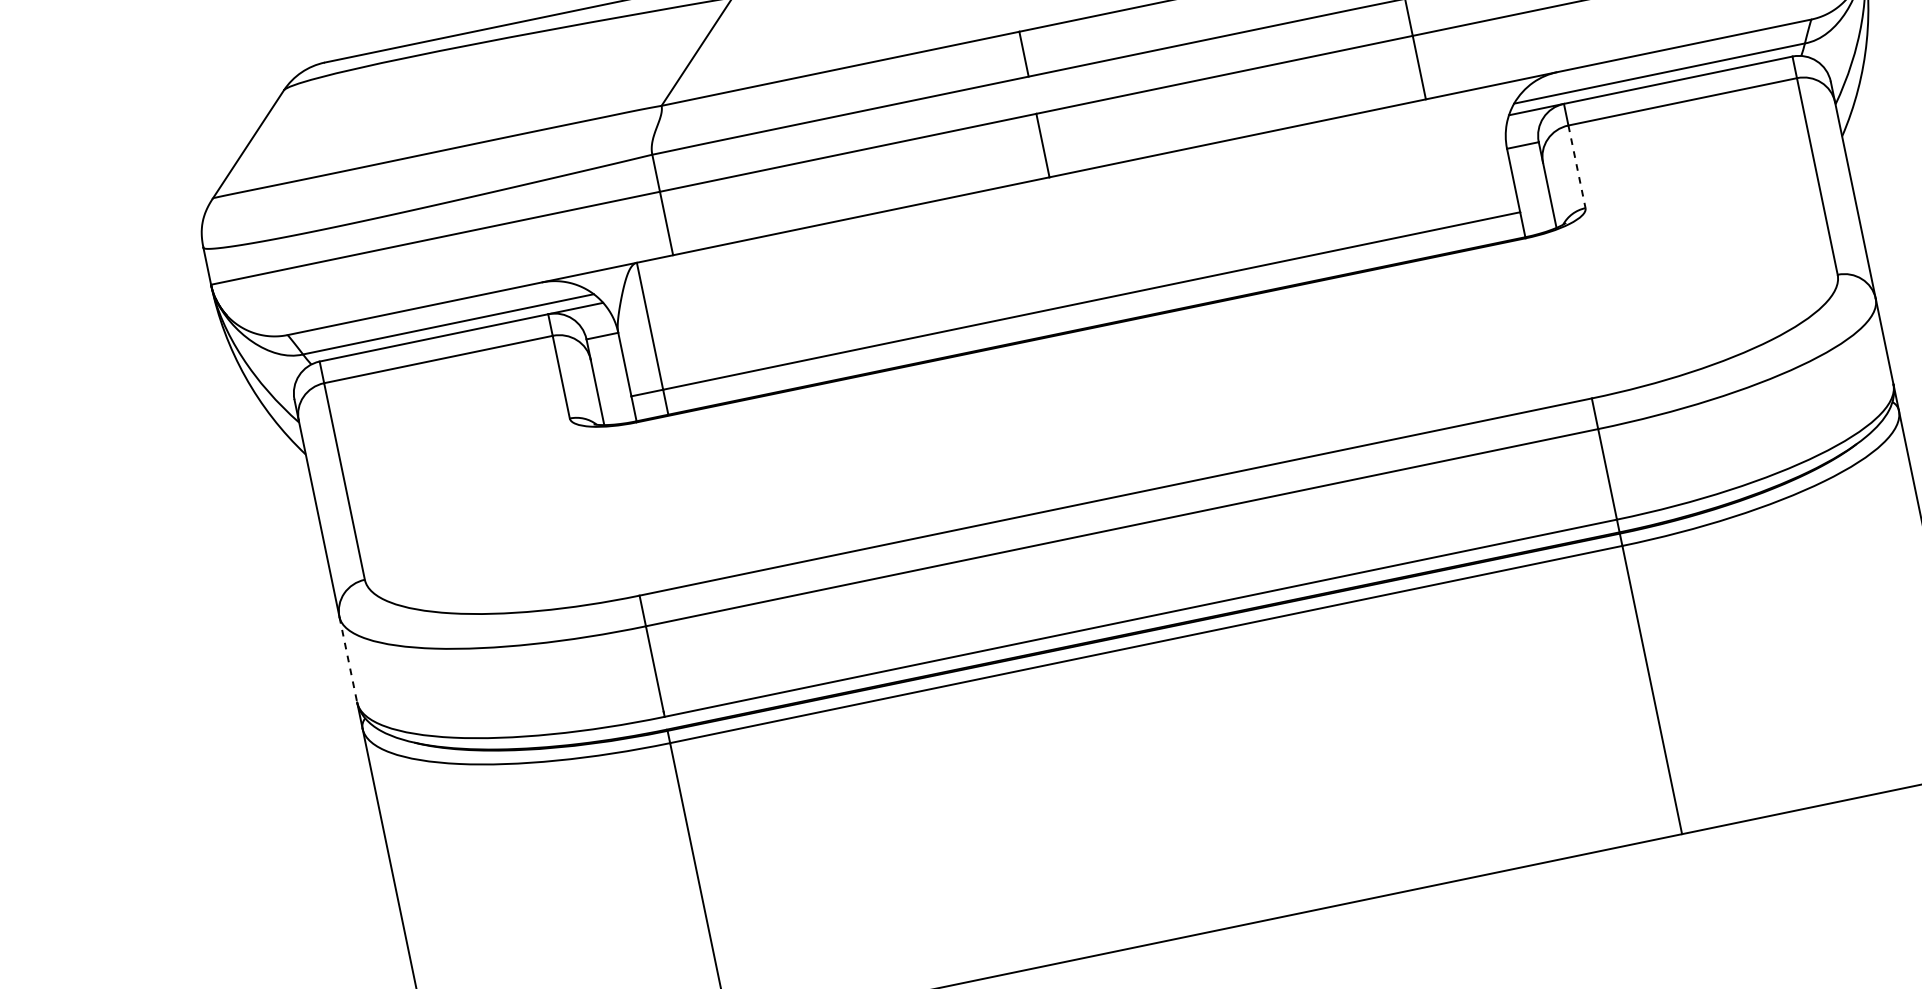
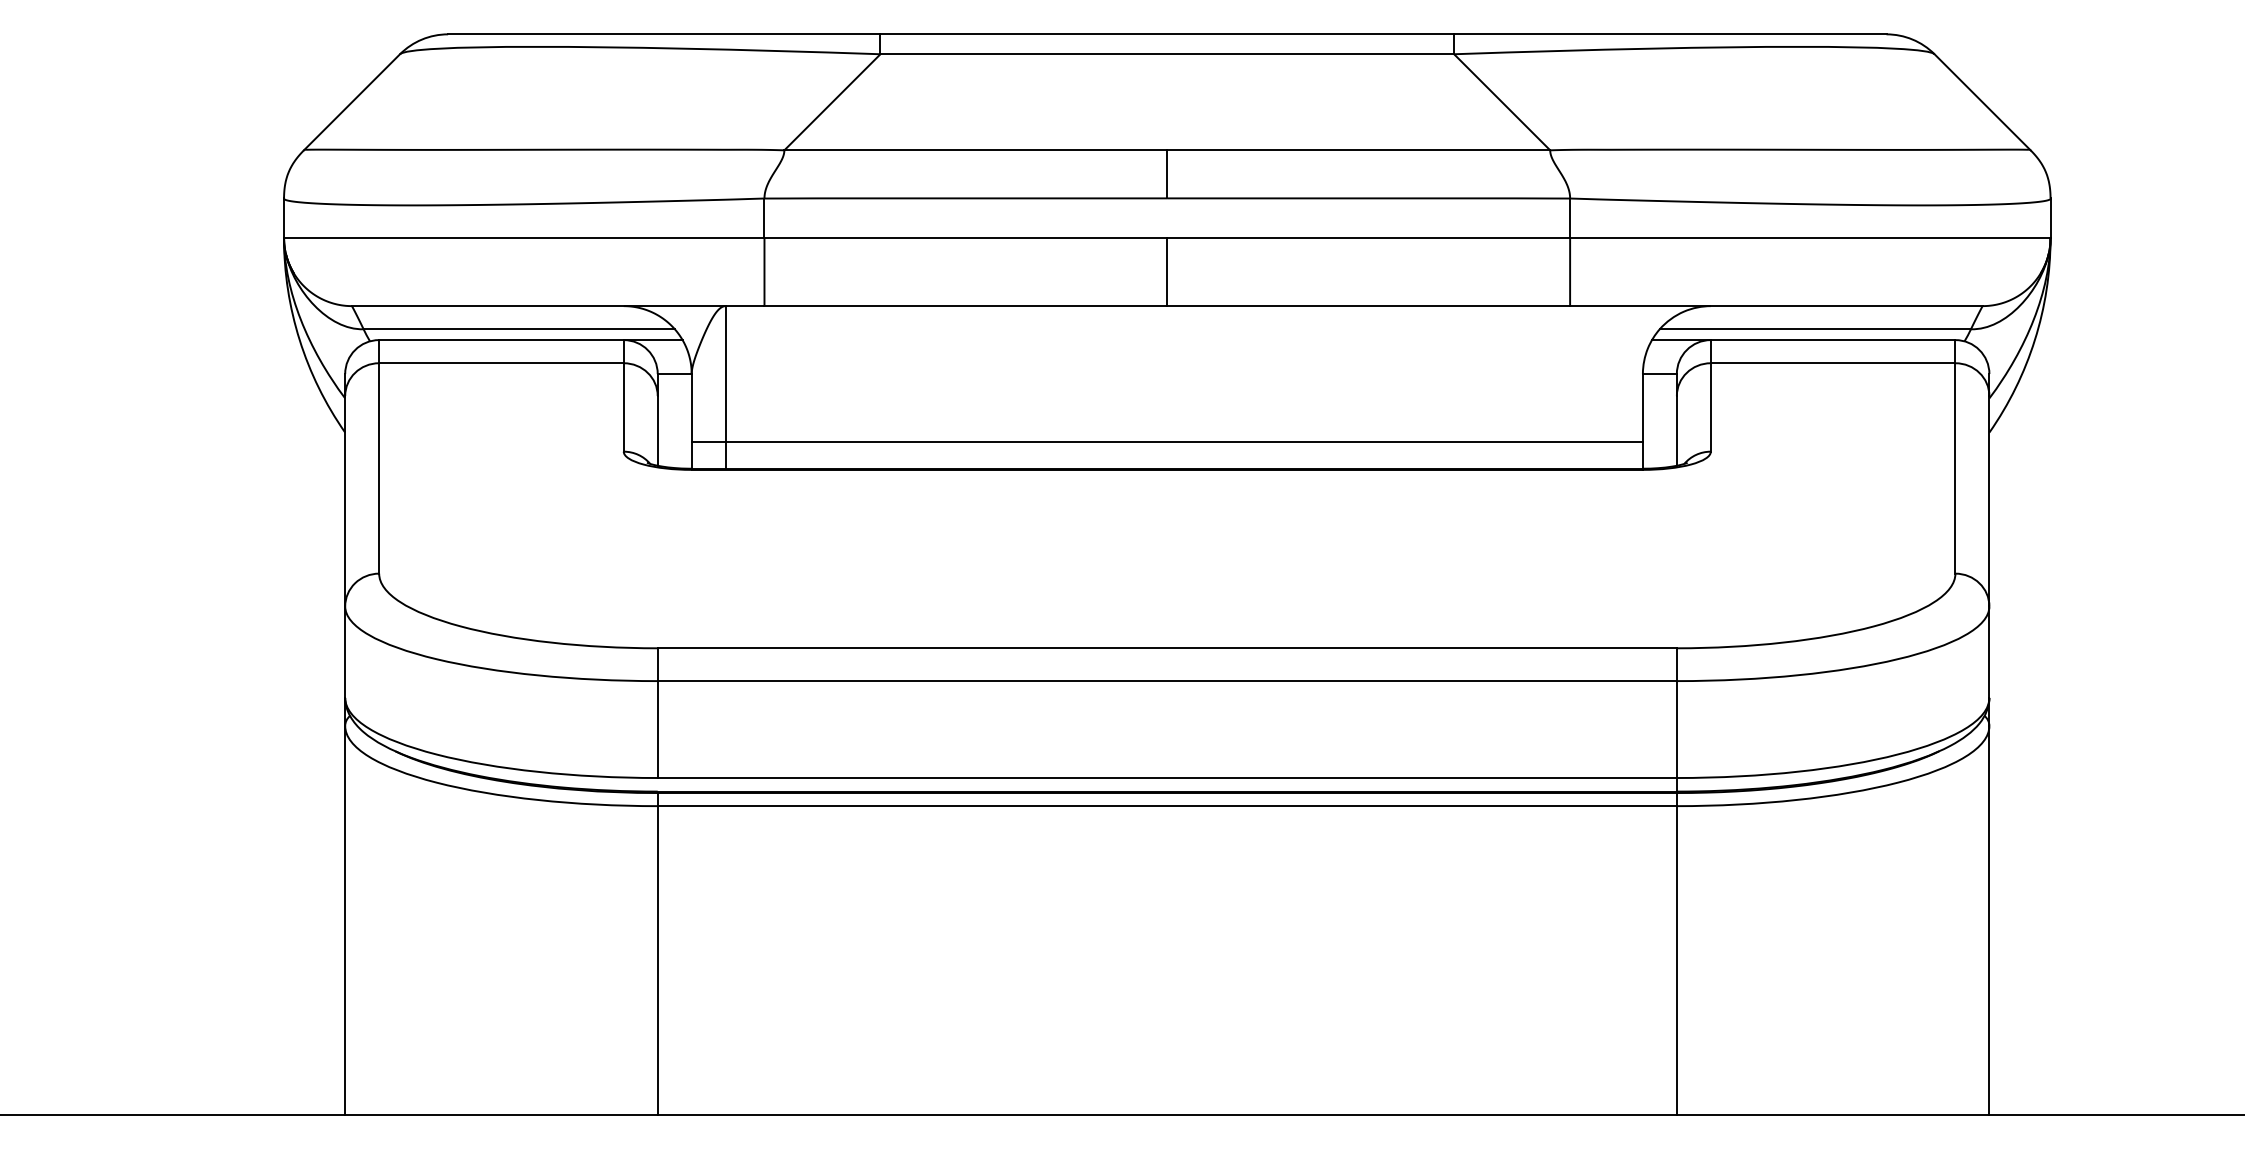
line: (1576, 166) -> (1710, 407), dashed -> solid
line: (348, 659) -> (345, 652), dashed -> solid

